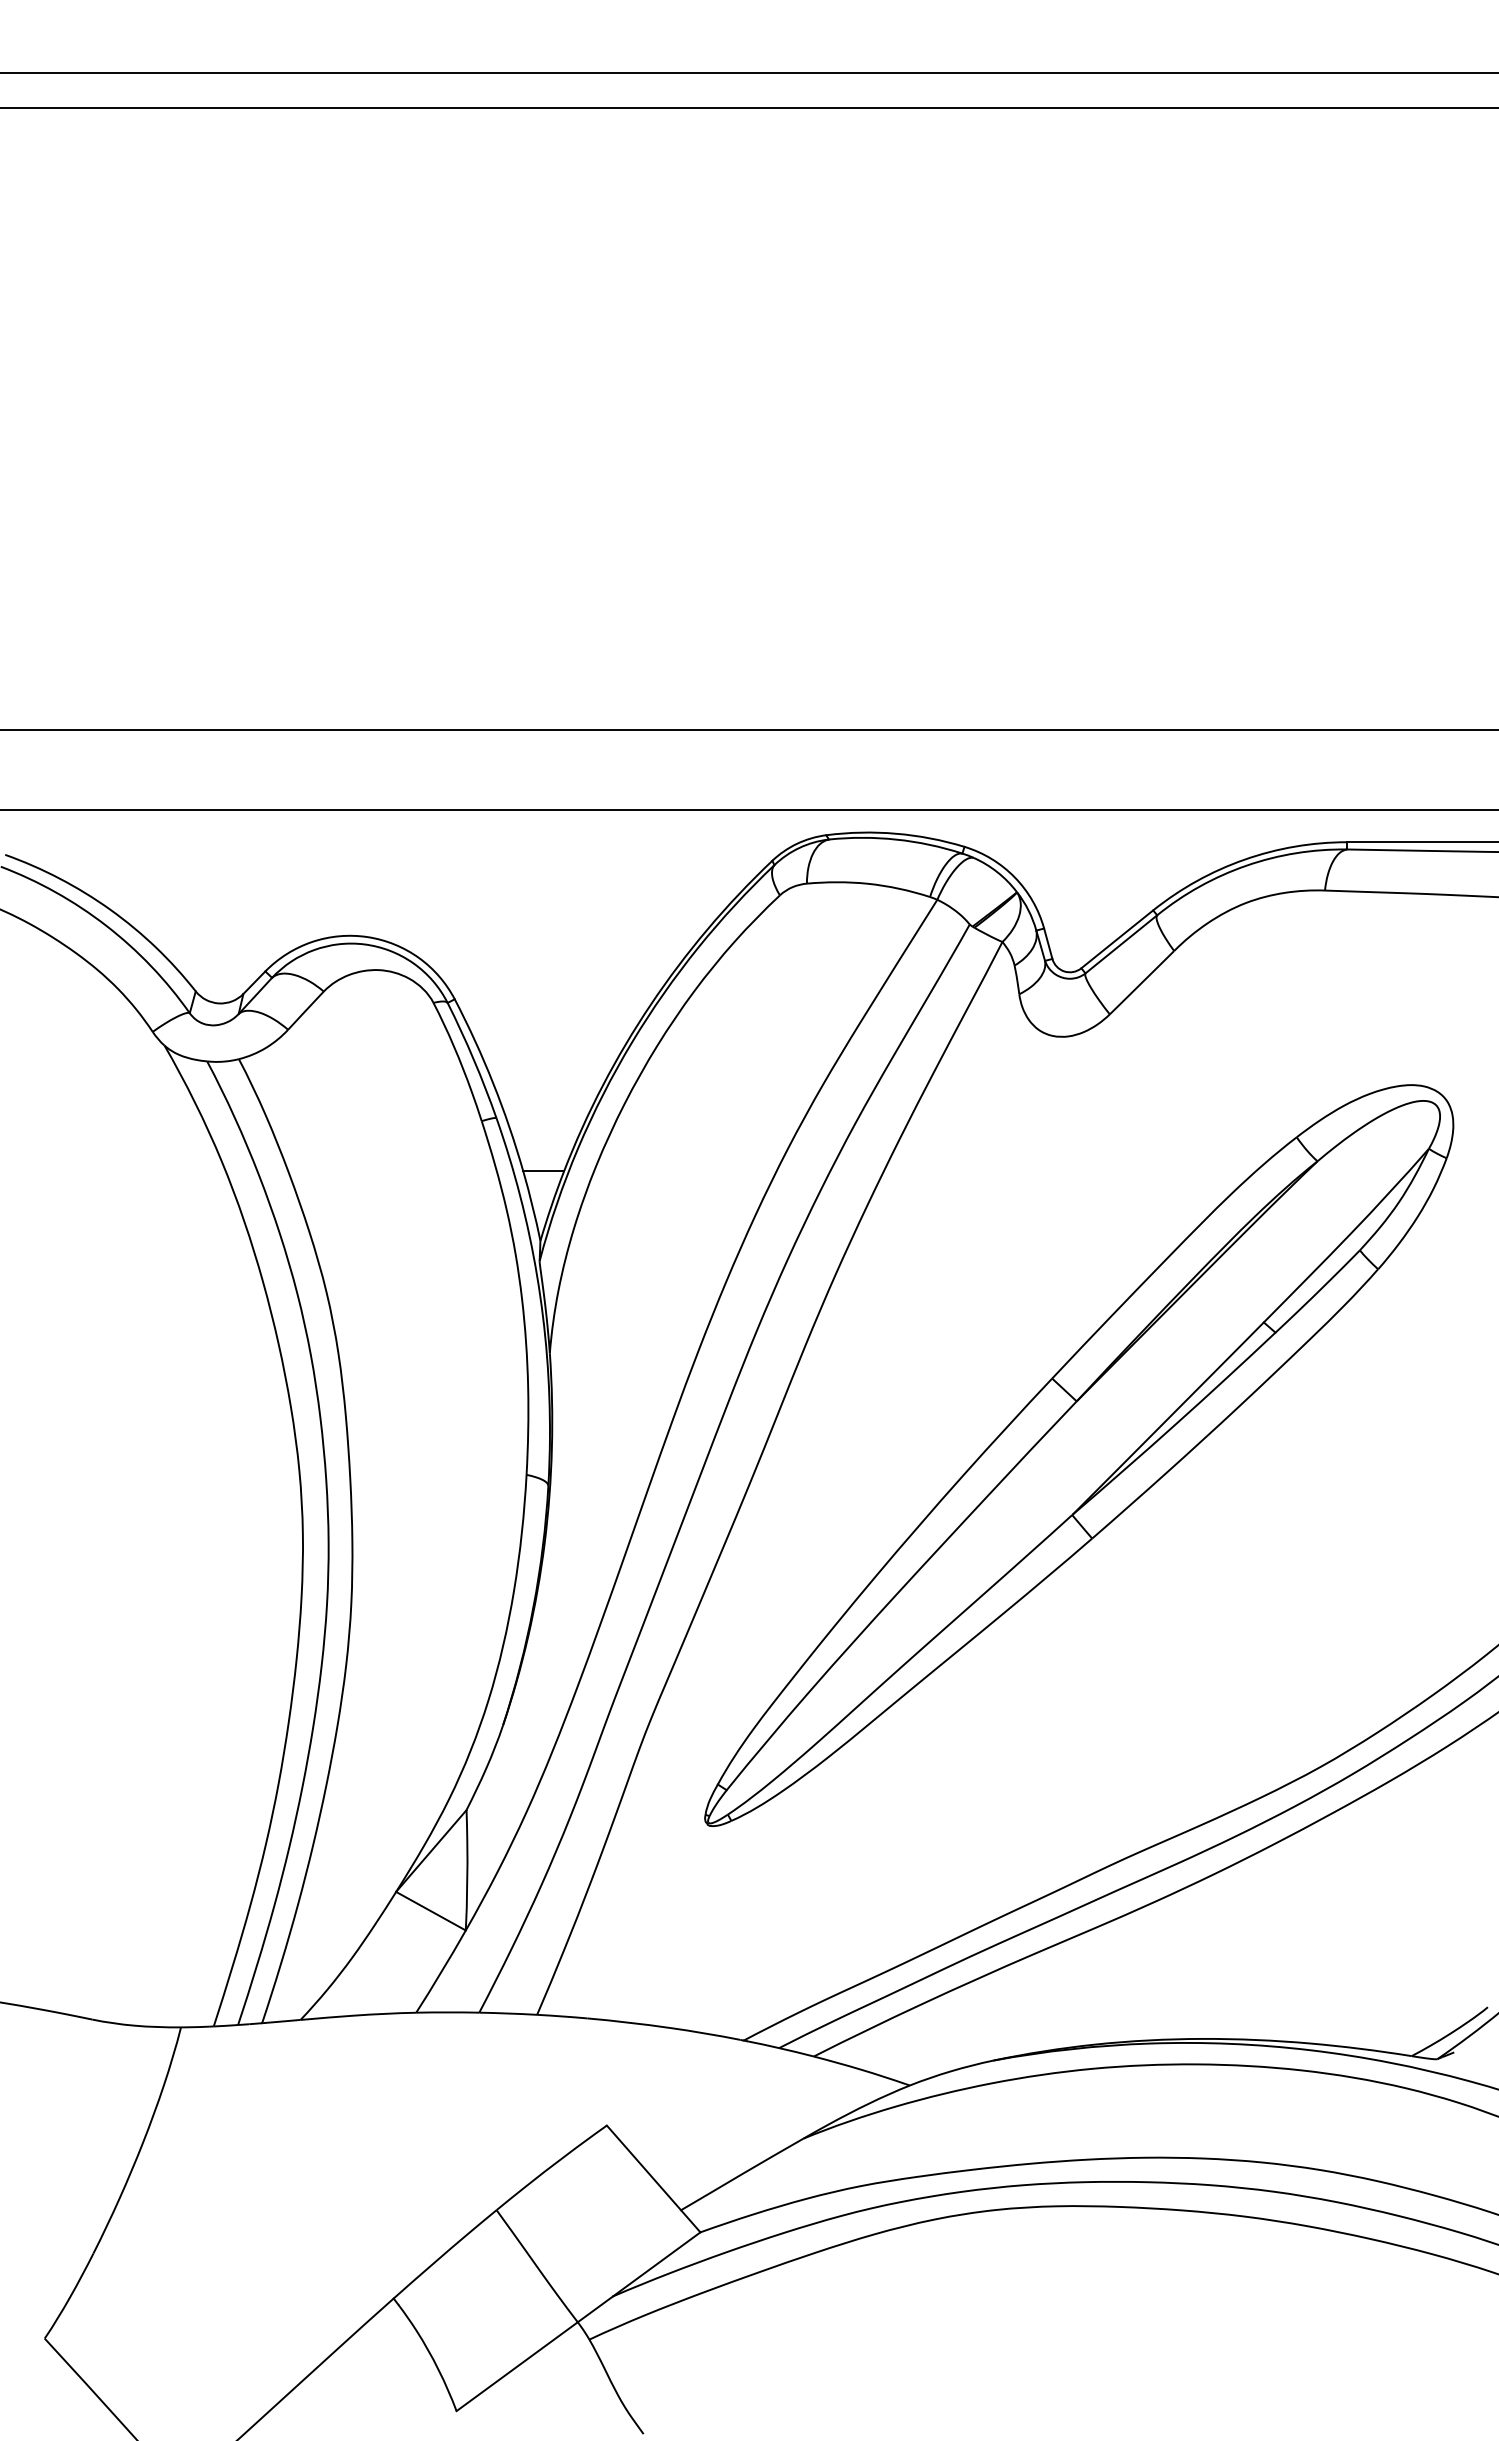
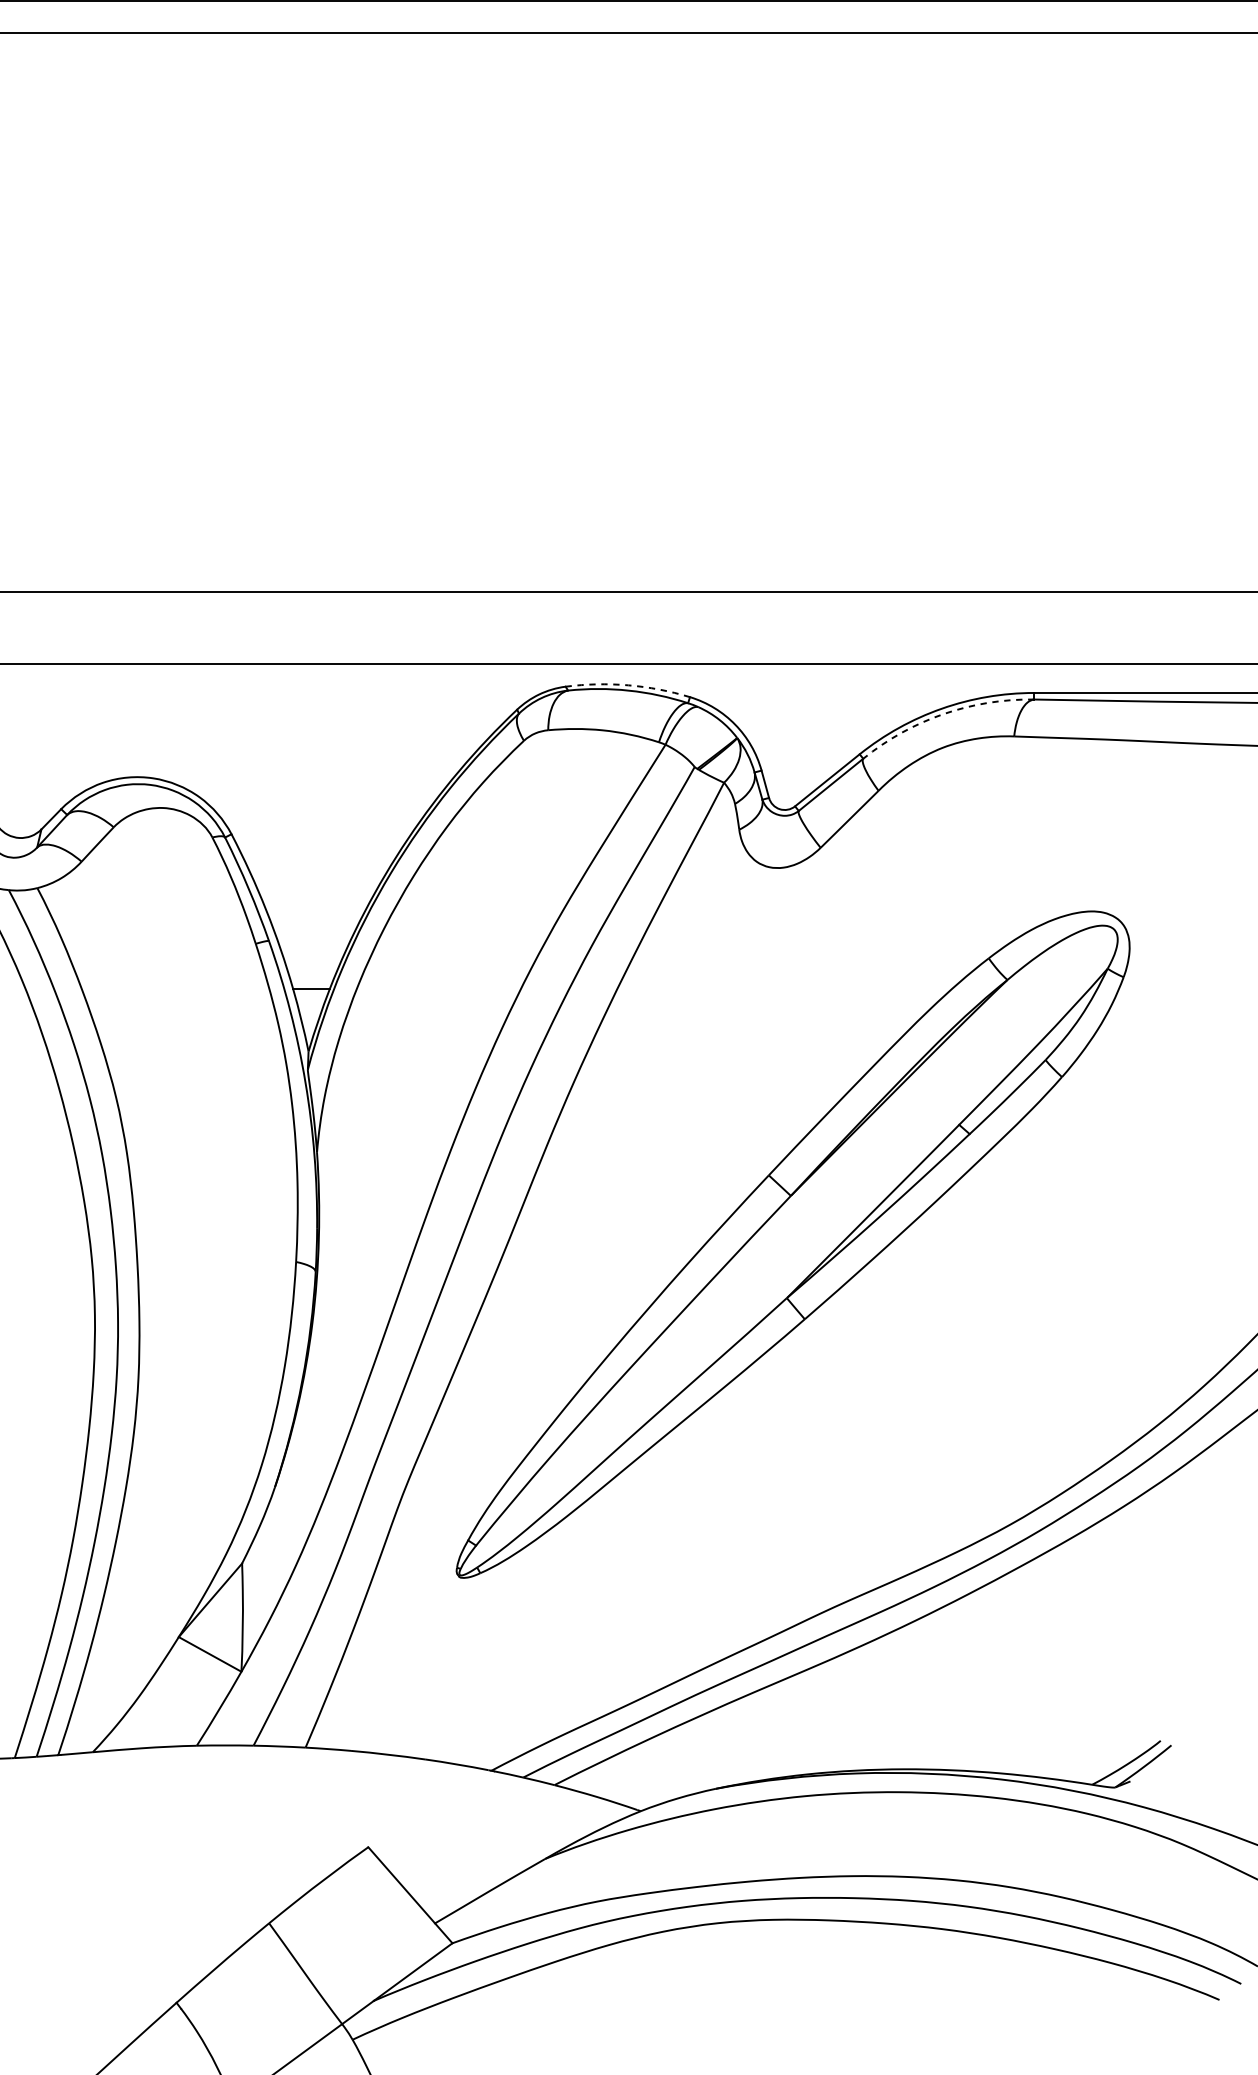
arc: (896, 833) -> (628, 685), solid -> dashed
arc: (1246, 865) -> (943, 713), solid -> dashed

